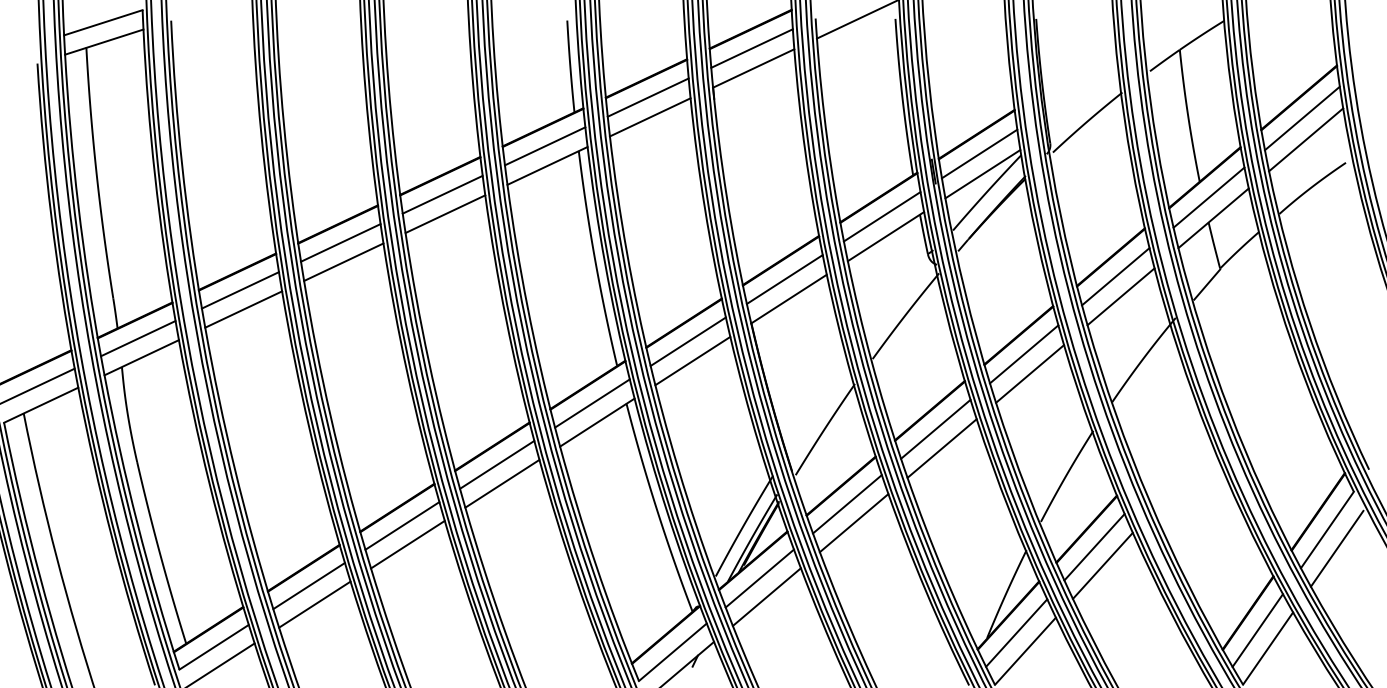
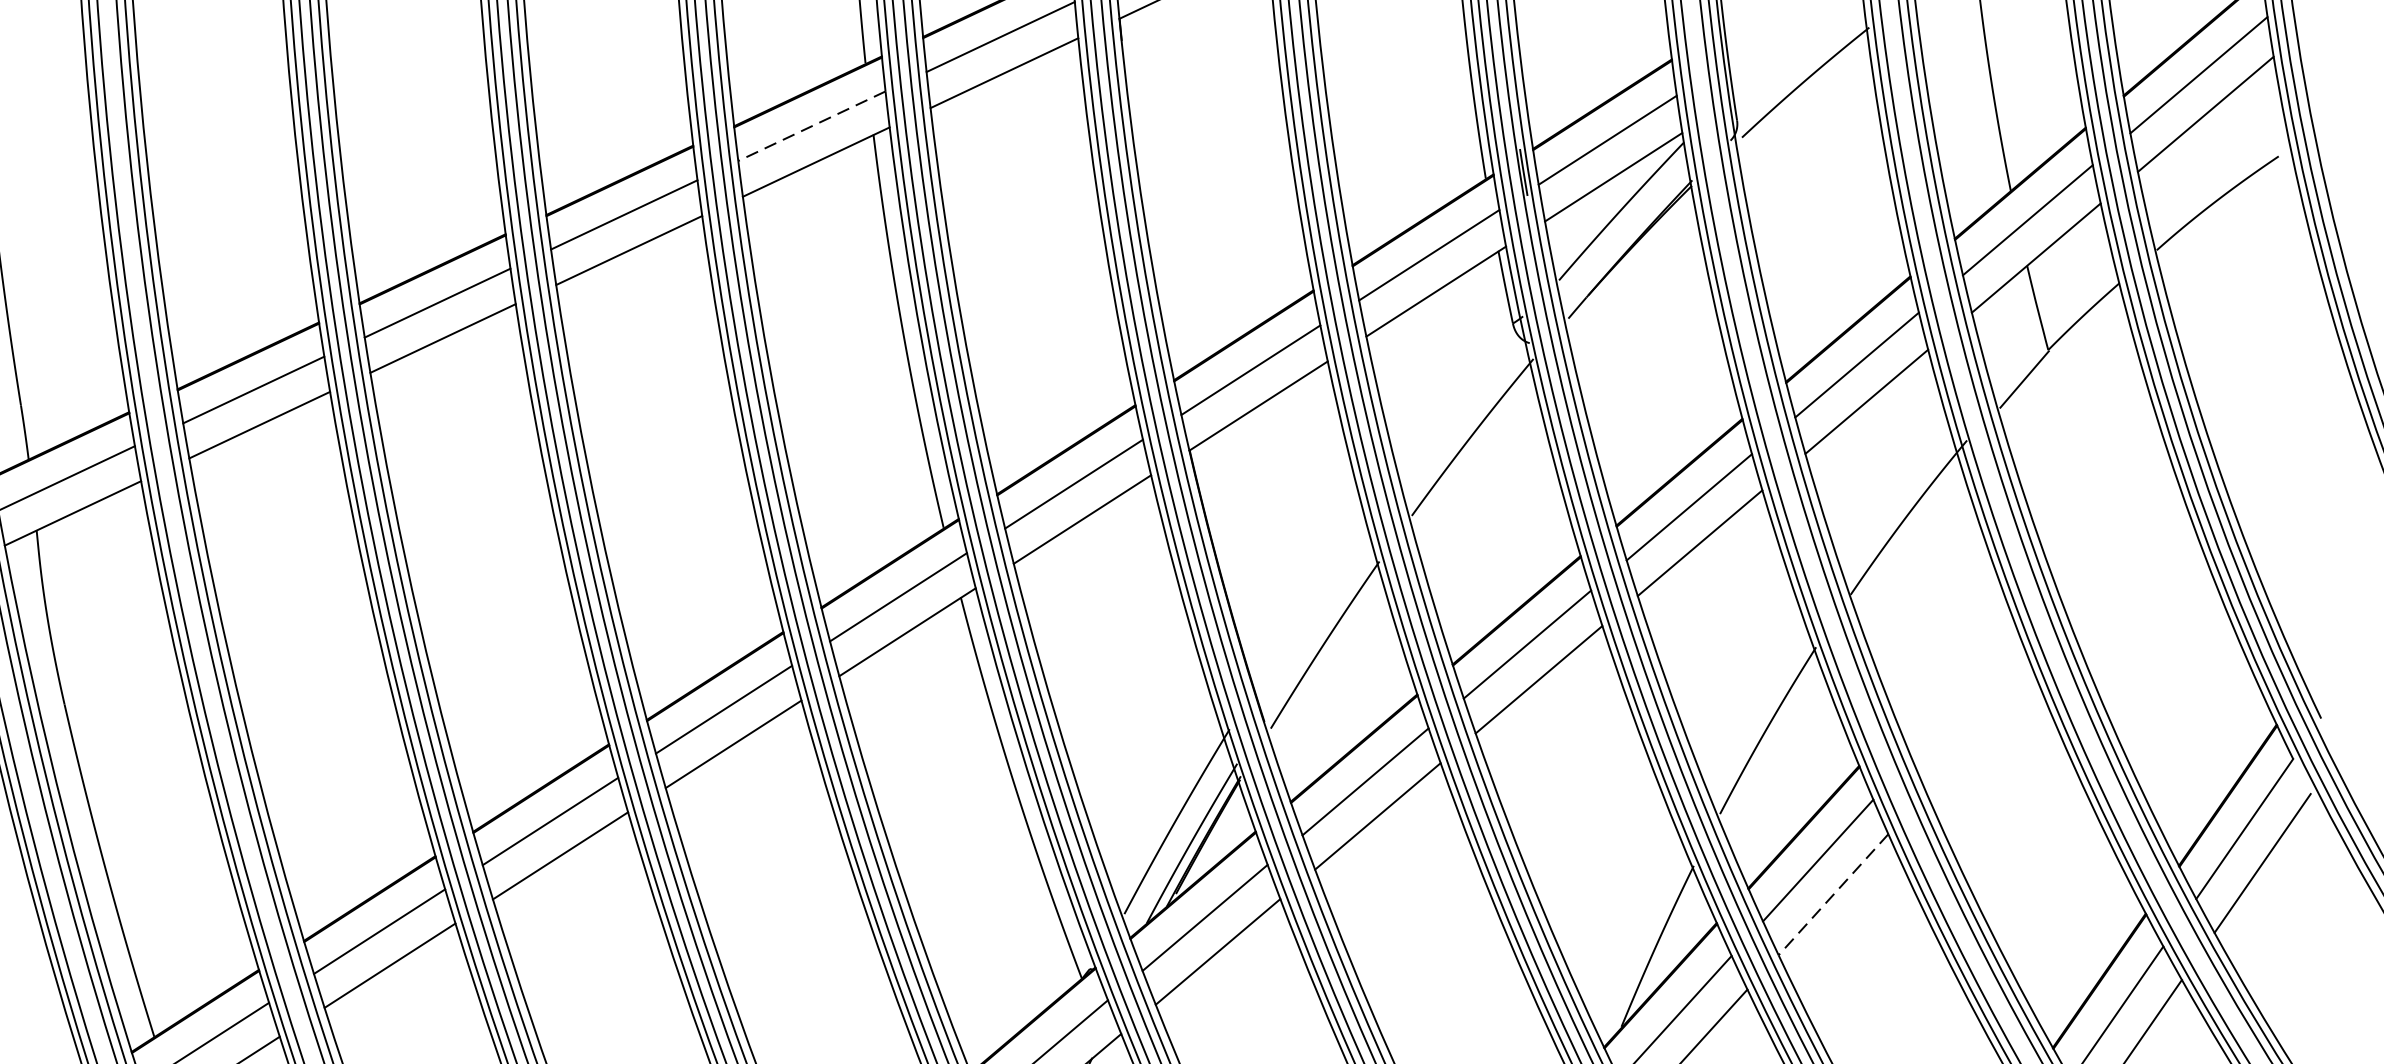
line: (544, 146) -> (810, 126), solid -> dashed
line: (1102, 565) -> (1832, 893), solid -> dashed

